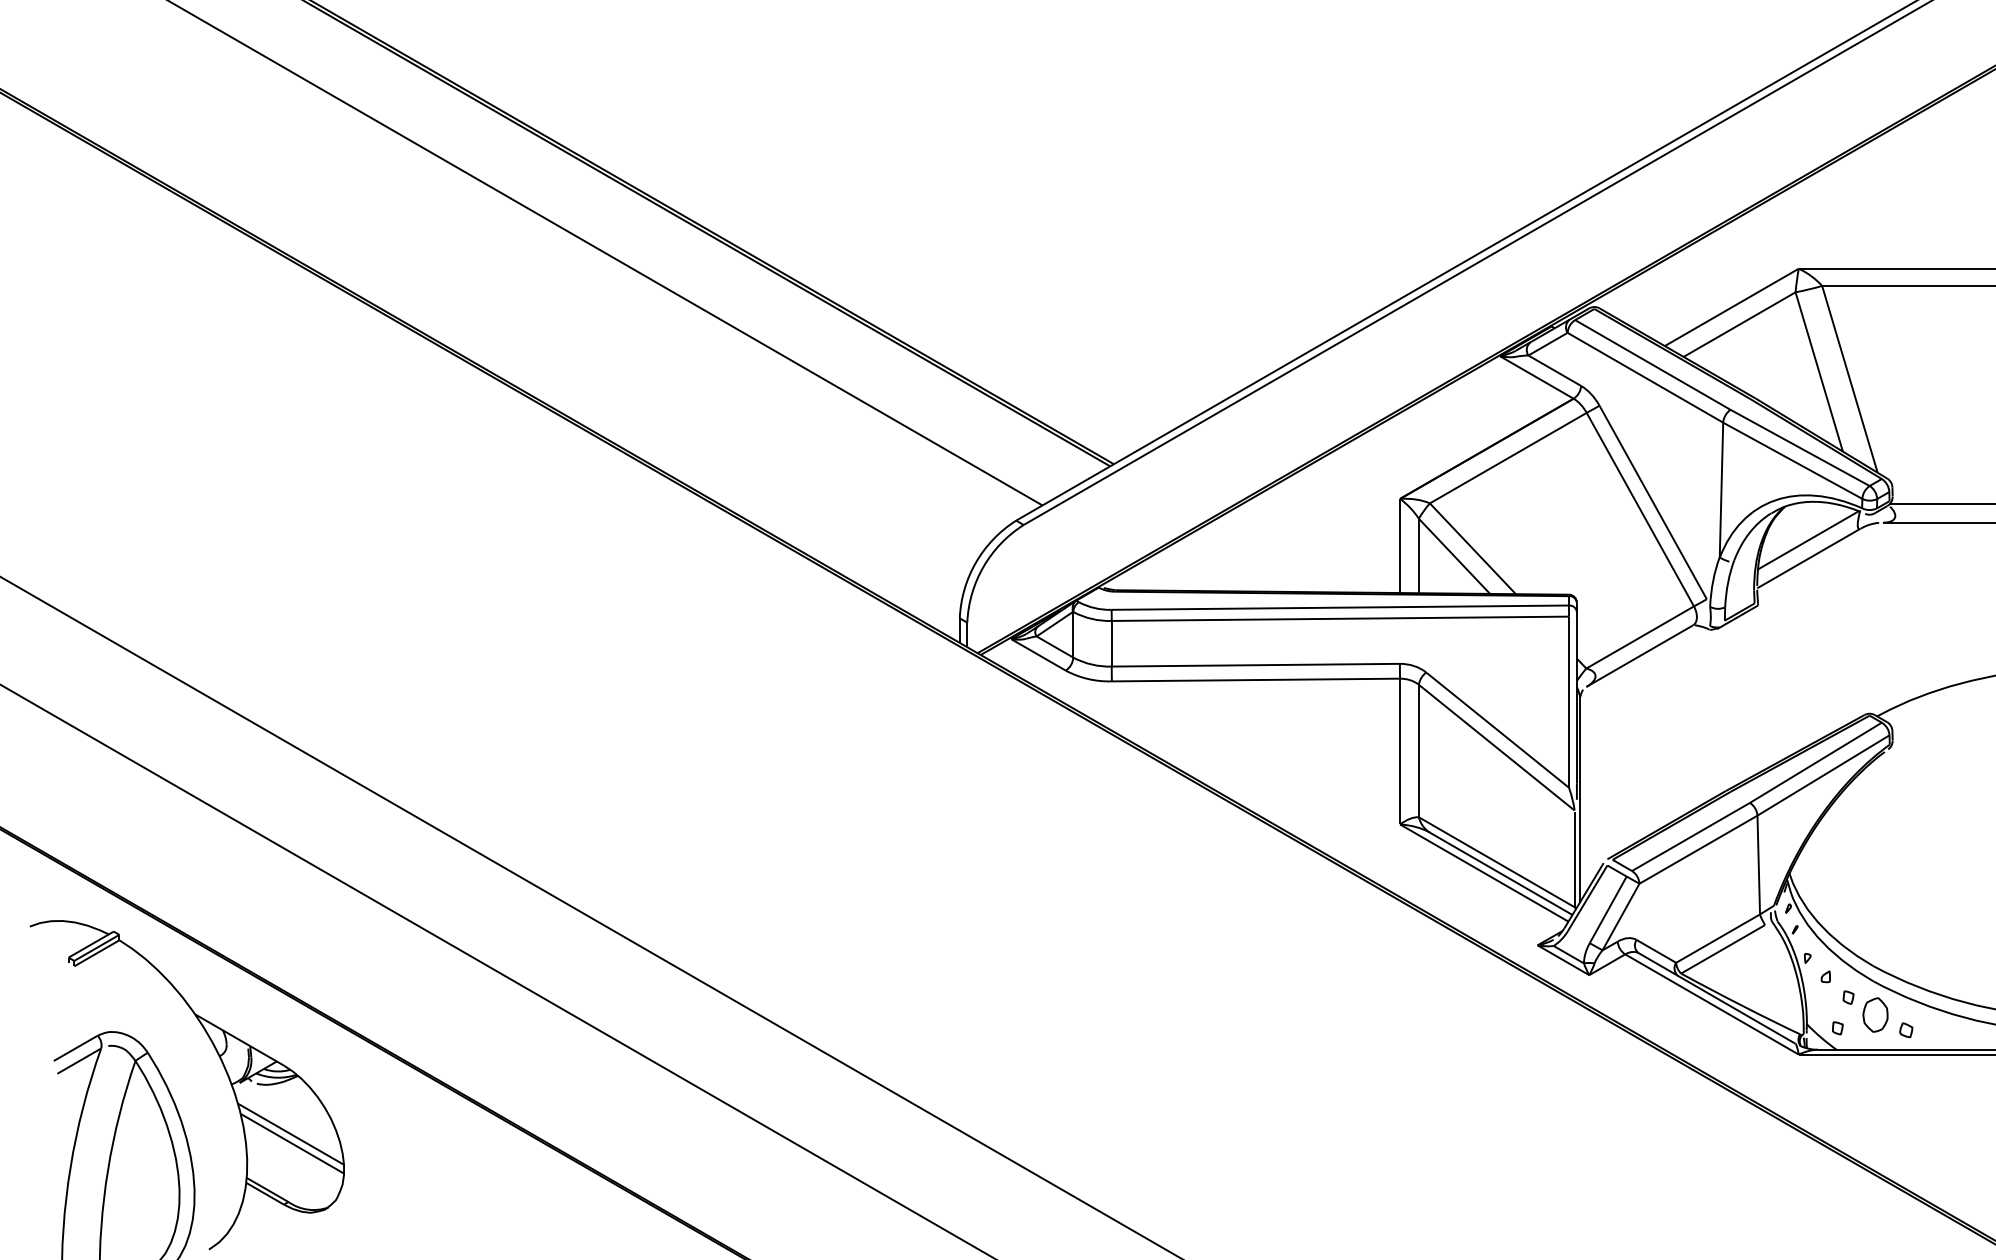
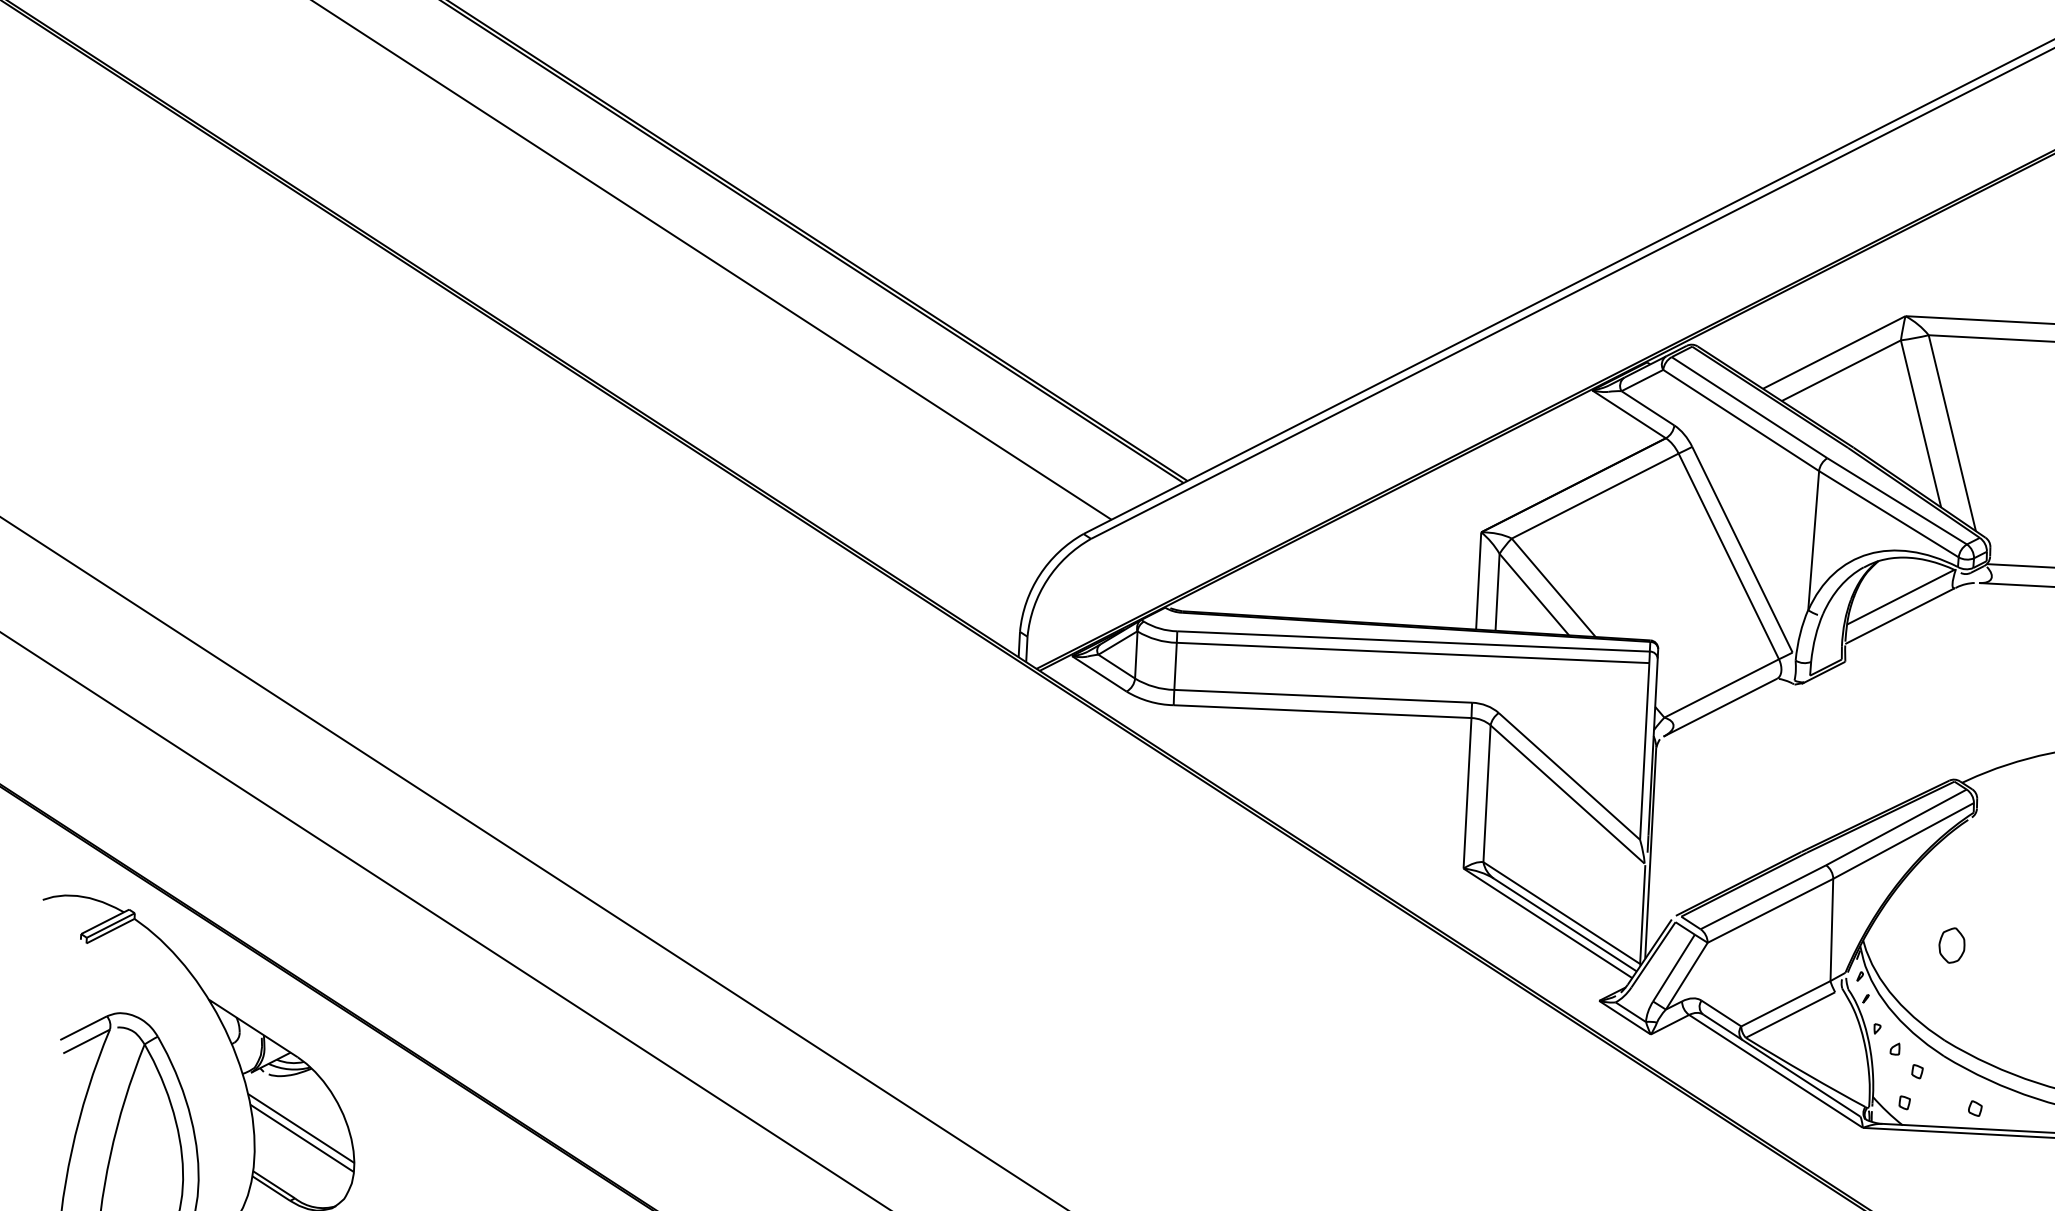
part: (1875, 1014) -> (1952, 944), moved

